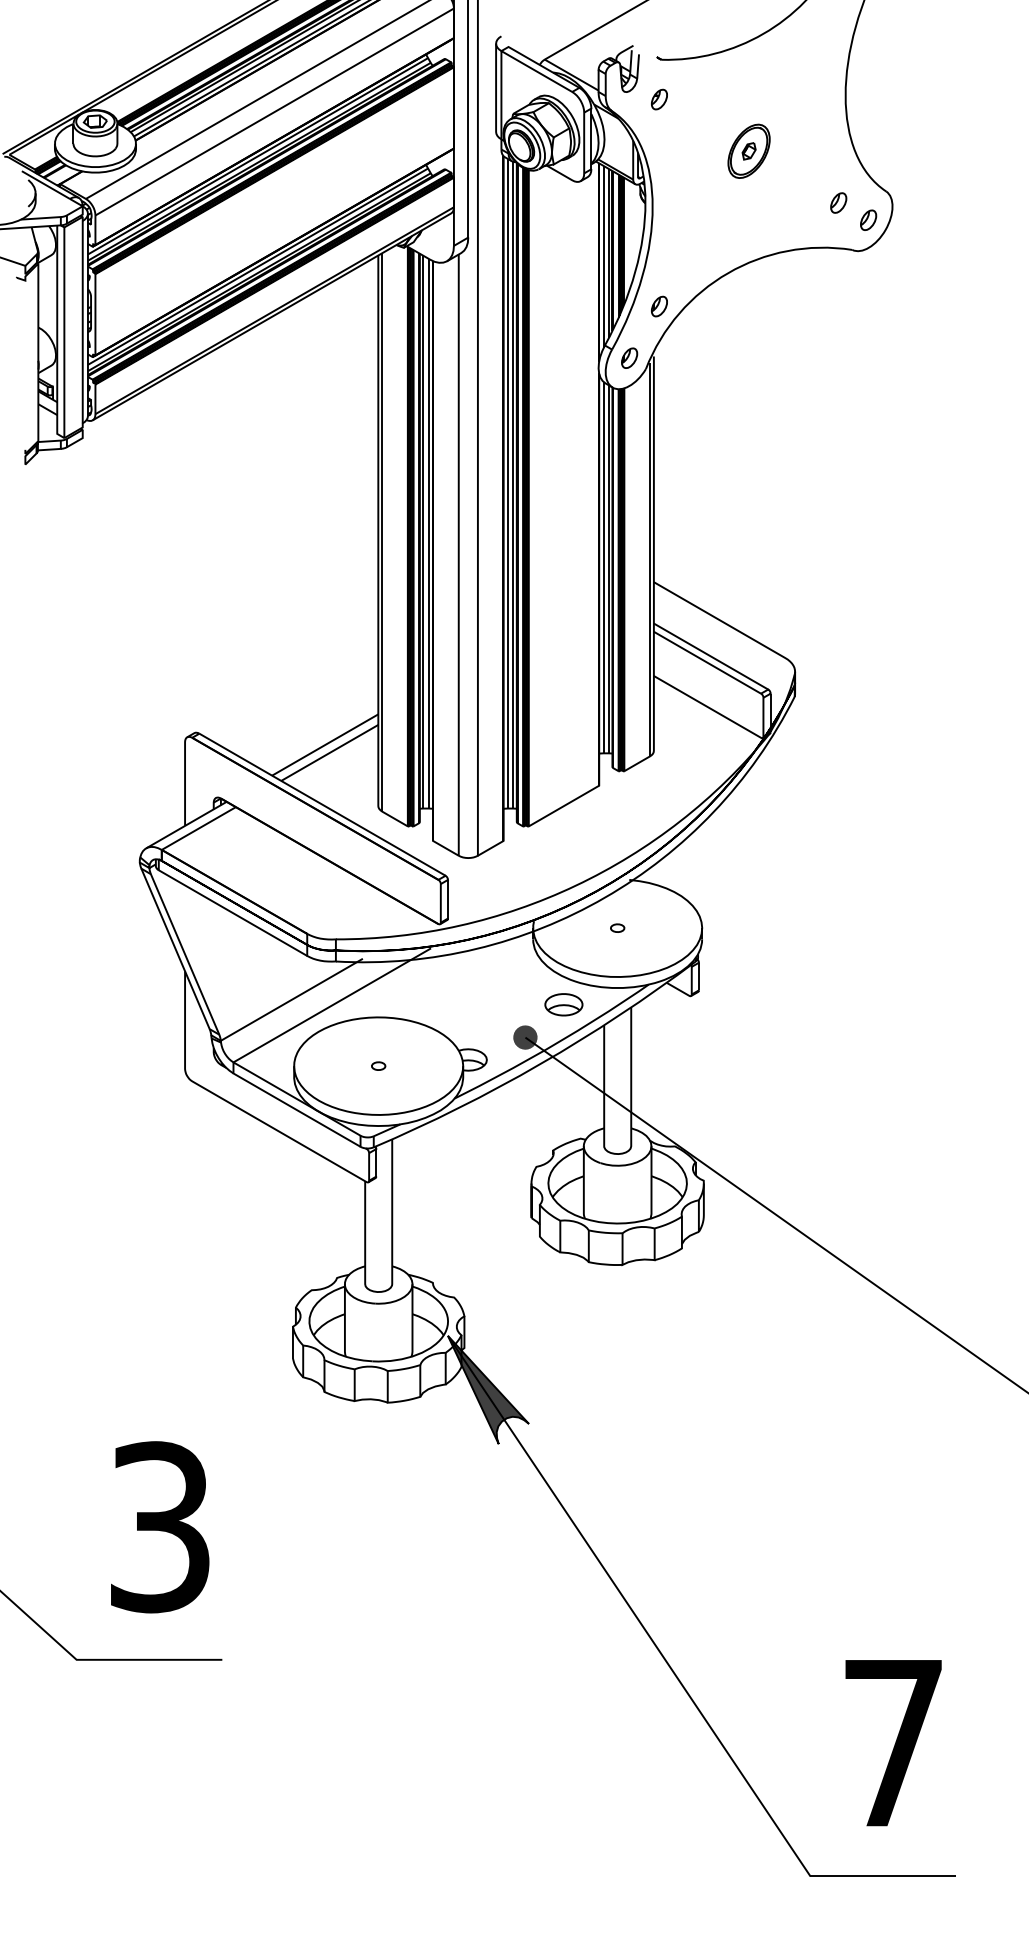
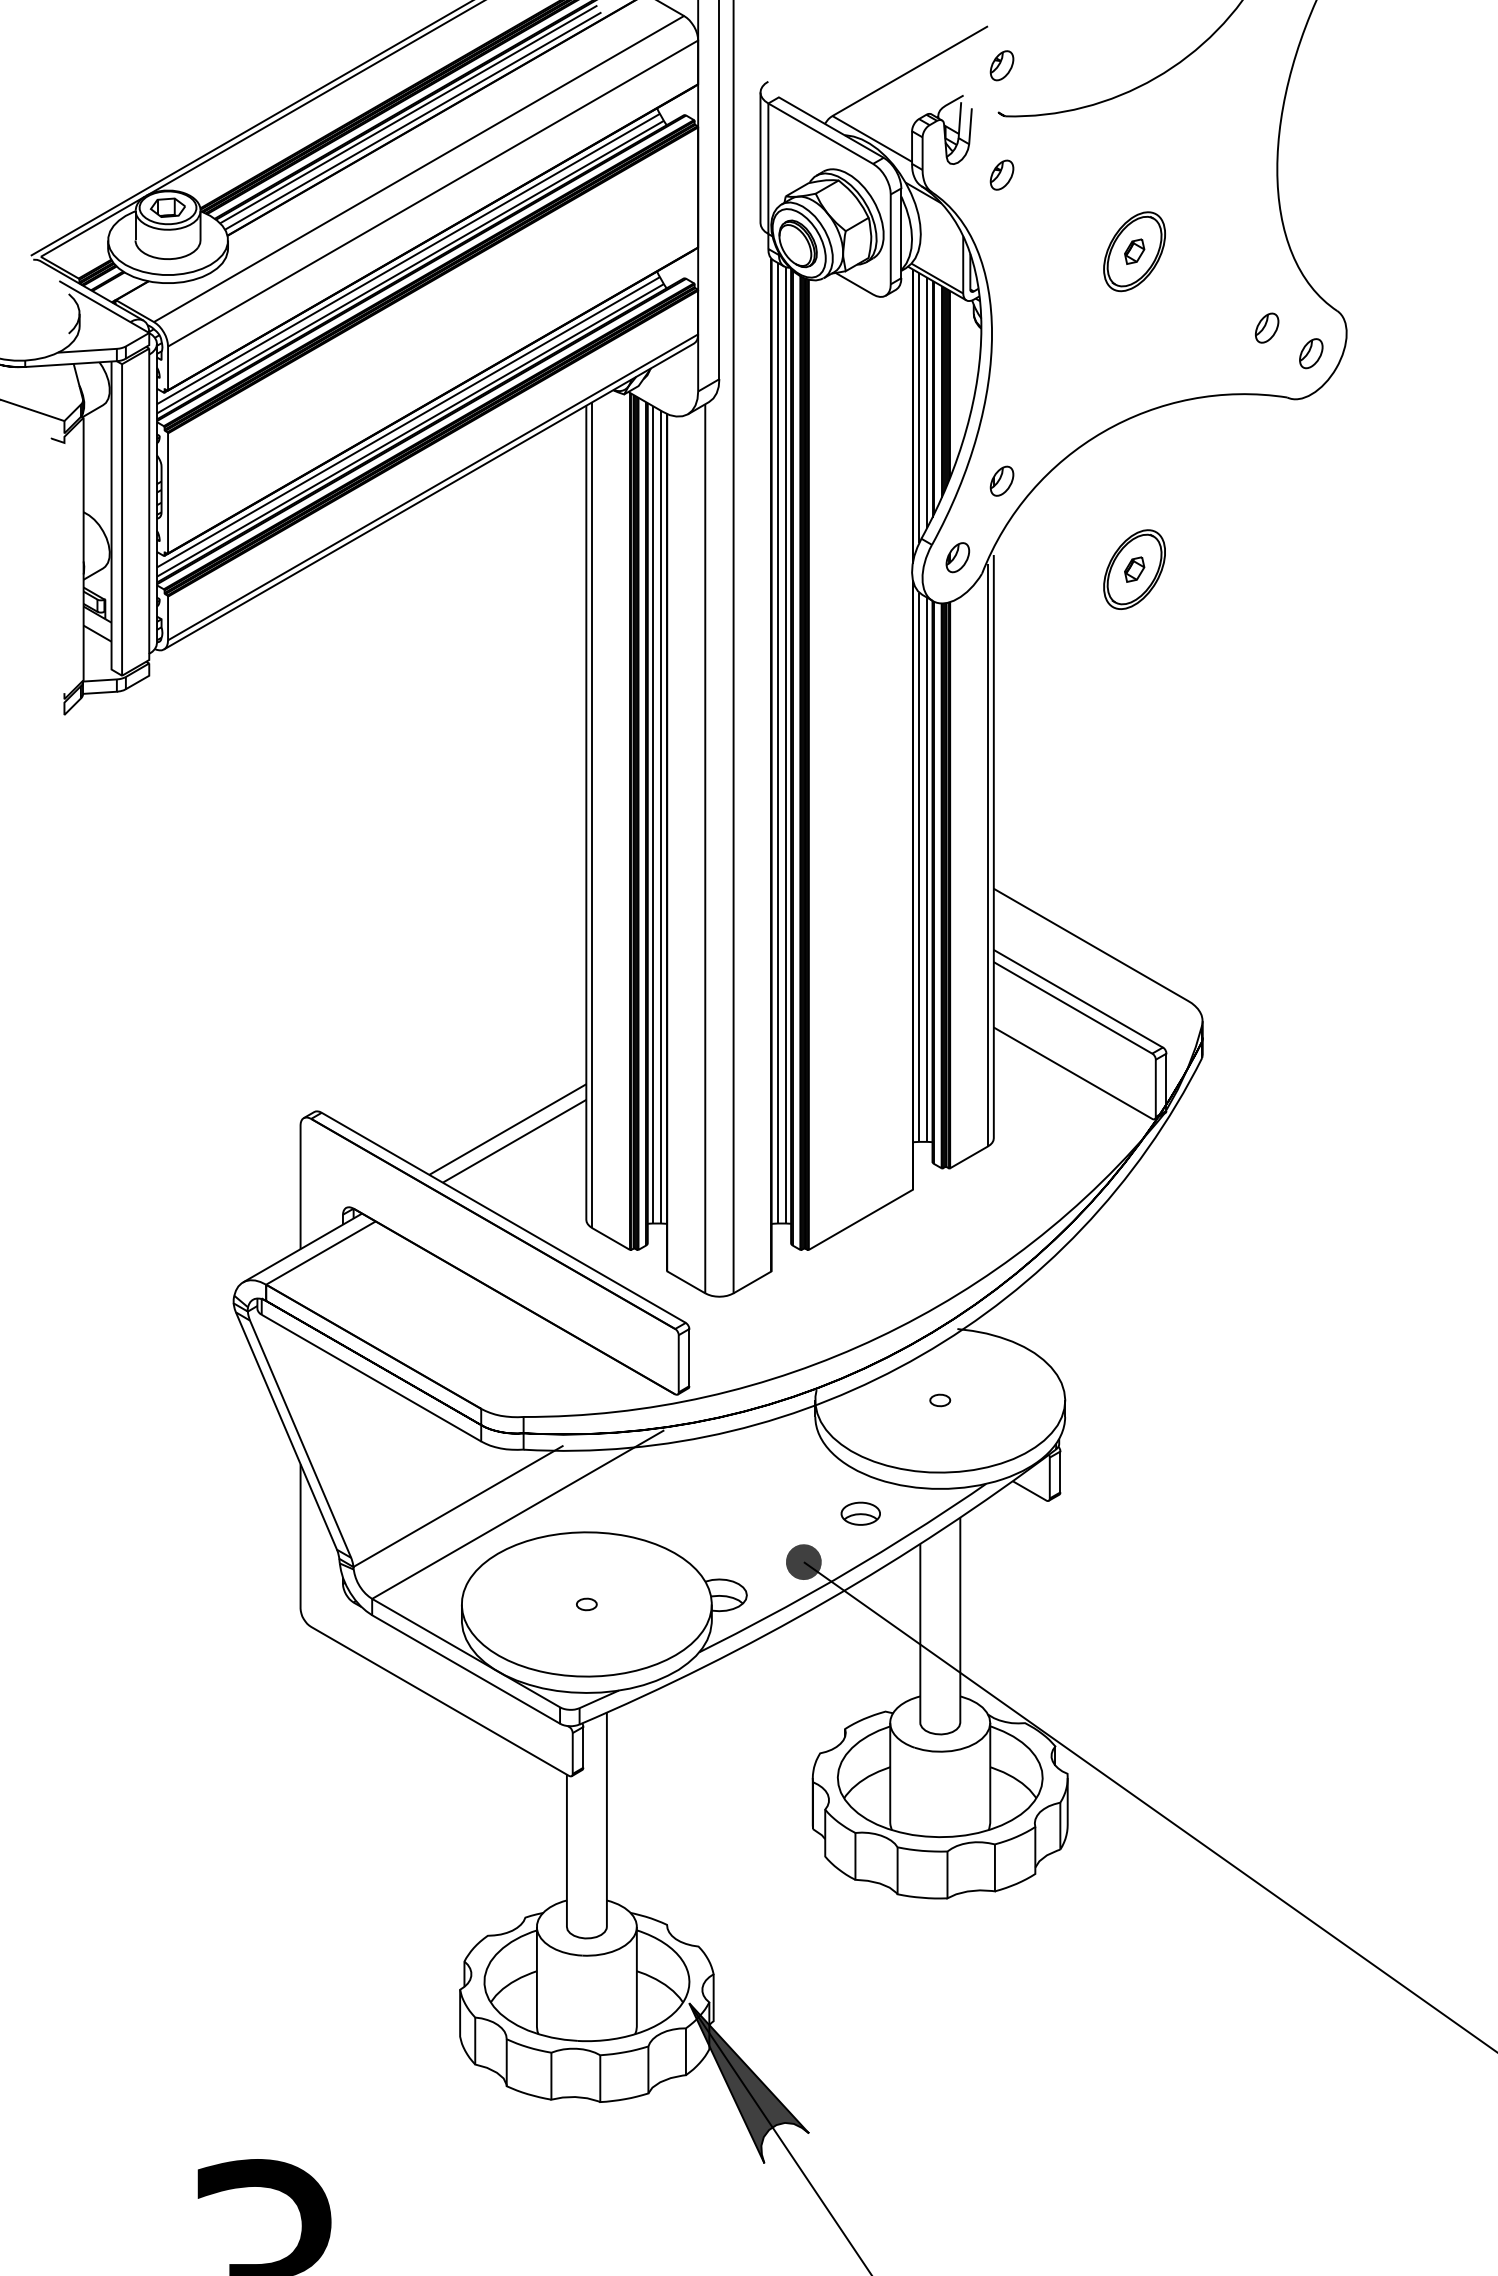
part: (659, 25) -> (1002, 65), added
part: (748, 365) -> (1133, 568), added
part: (563, 1004) -> (860, 1513), size x0.7

